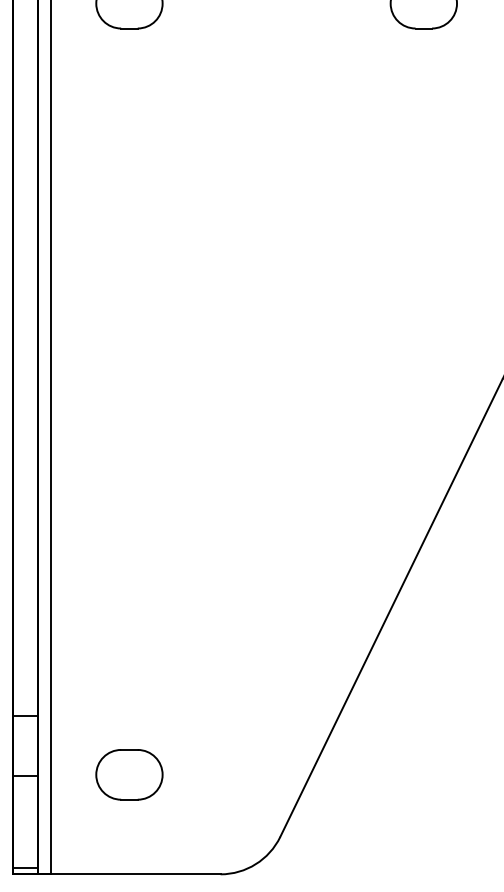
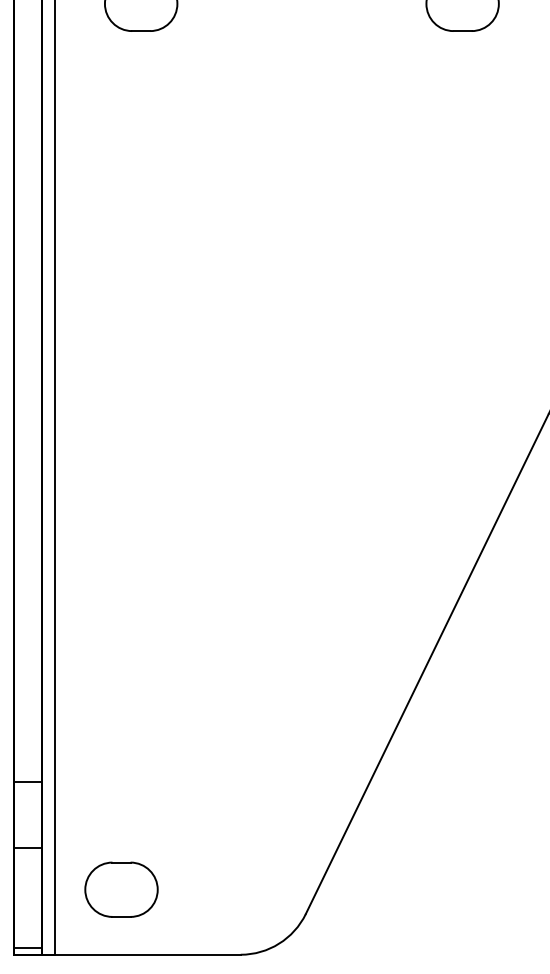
part: (129, 774) -> (121, 889), moved

